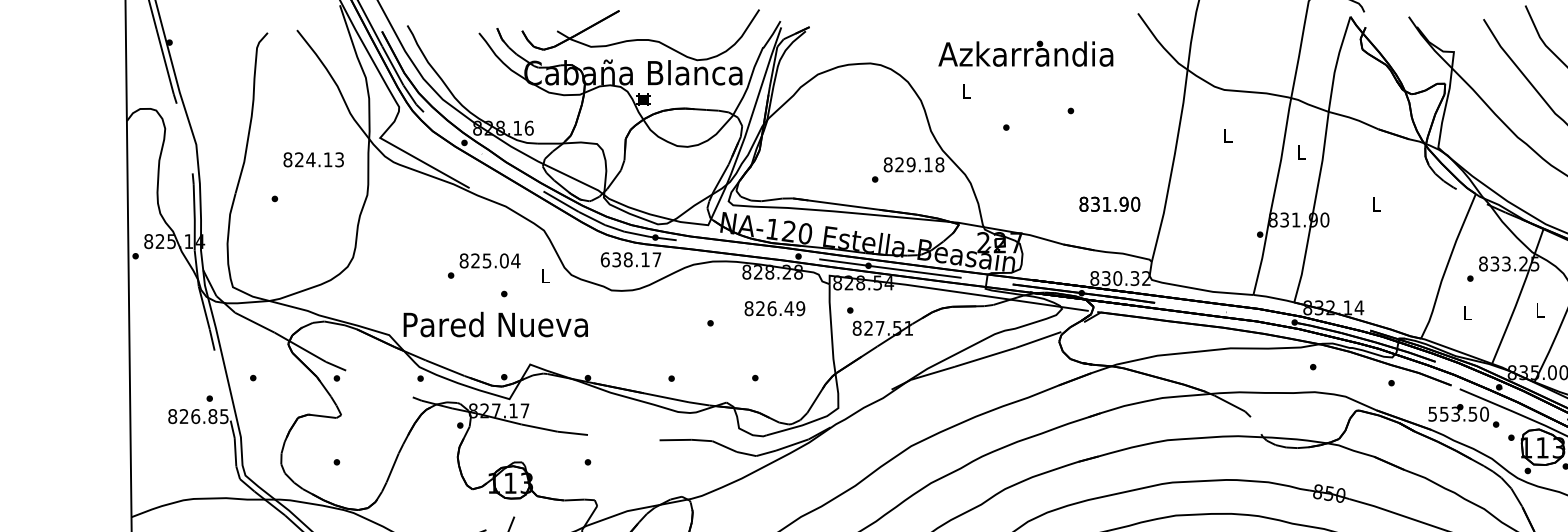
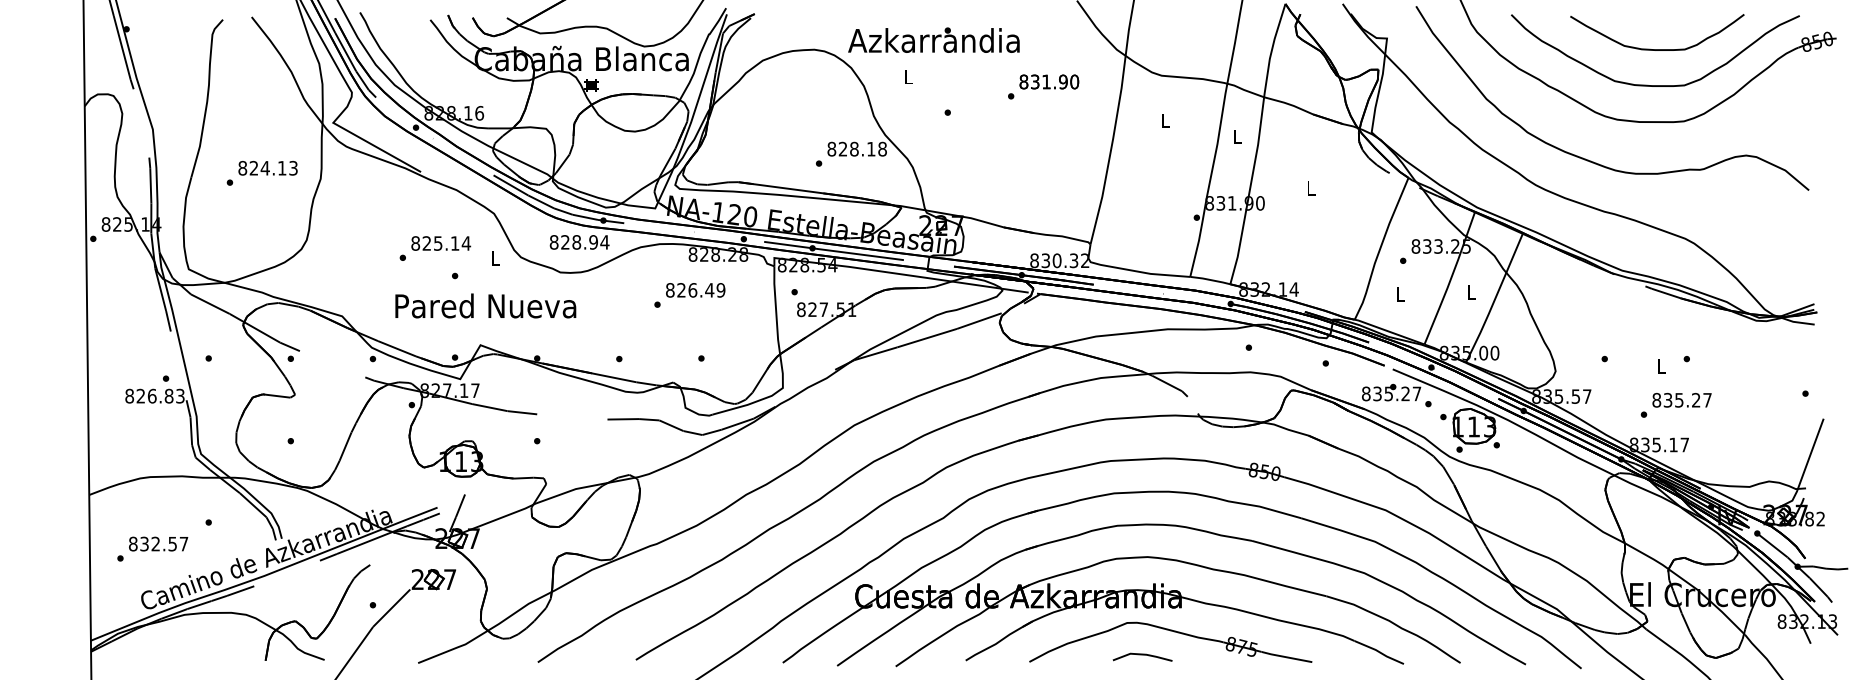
text: (1025, 53) -> (933, 39), moved
text: (313, 160) -> (267, 168), moved
text: (911, 165) -> (854, 149), 829.18 -> 828.18
text: (1109, 203) -> (1049, 81), moved
text: (631, 259) -> (579, 242), 638.17 -> 828.94
text: (503, 260) -> (454, 243), 825.04 -> 825.14
text: (774, 308) -> (695, 290), moved
text: (495, 324) -> (485, 305), moved
text: (1458, 413) -> (1391, 393), 553.50 -> 835.27
text: (224, 415) -> (180, 395), 826.85 -> 826.83

